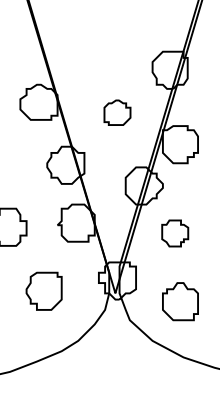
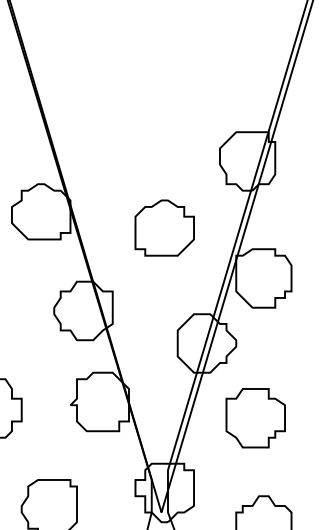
part: (117, 112) -> (164, 227), size x1.43
part: (174, 233) -> (254, 418), size x1.43

